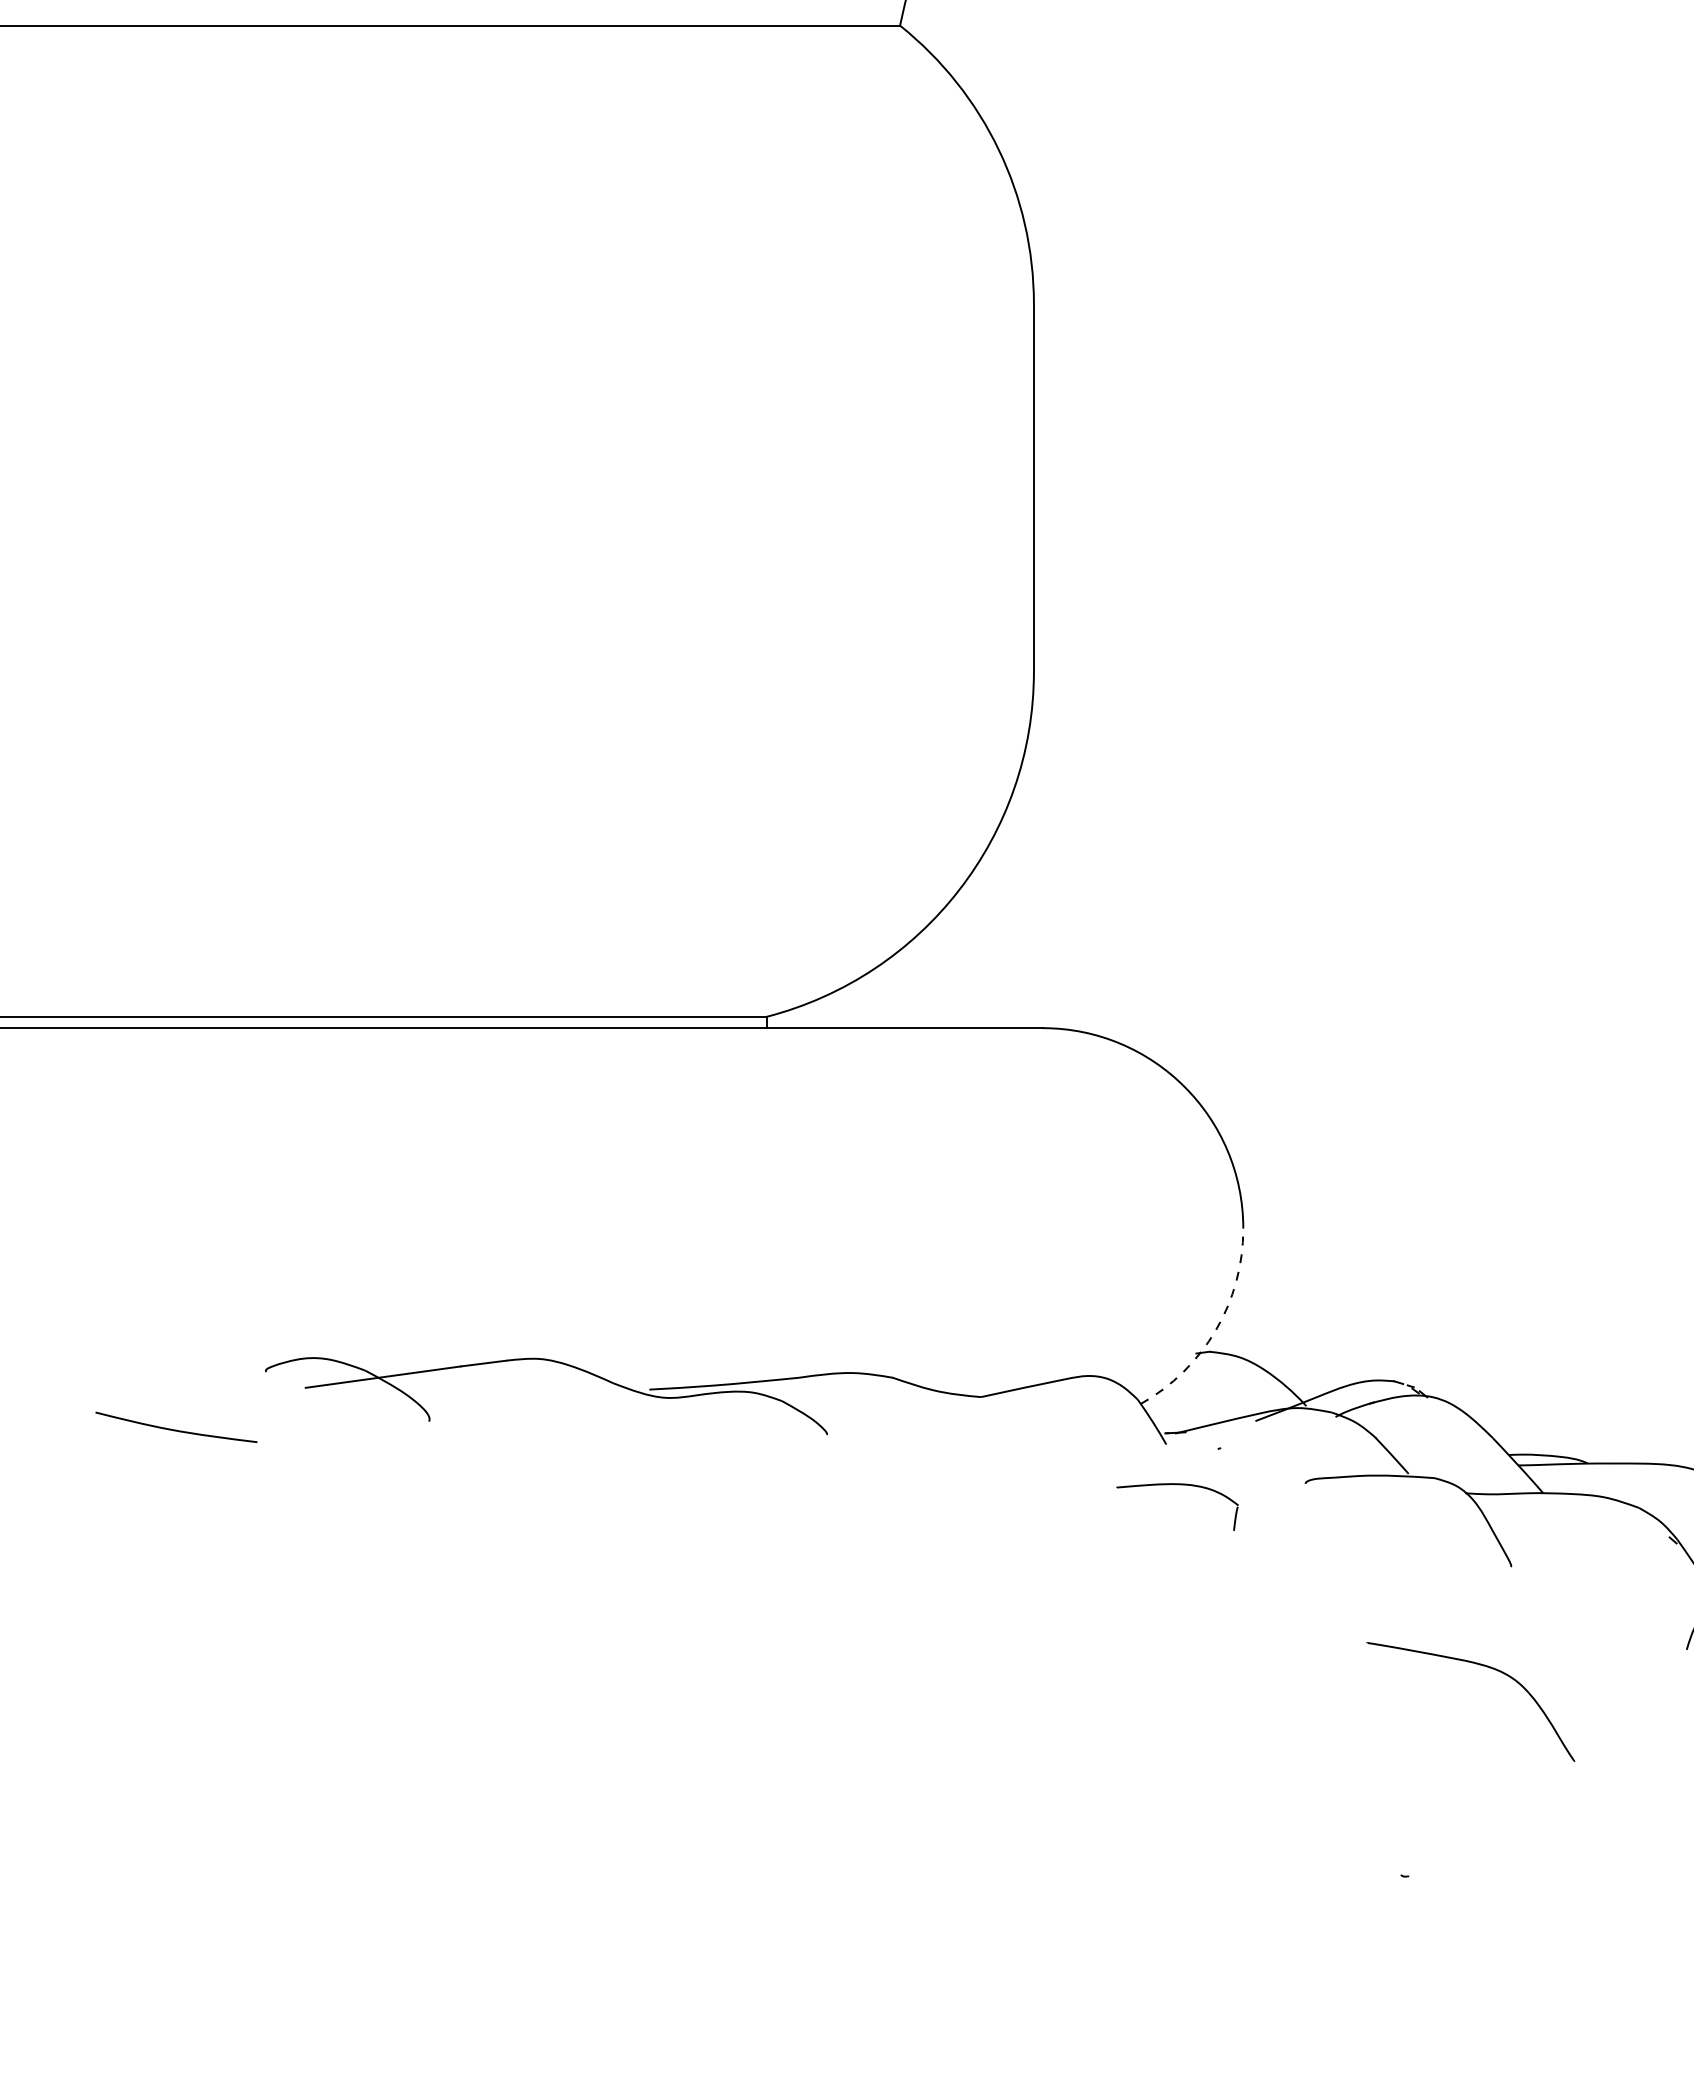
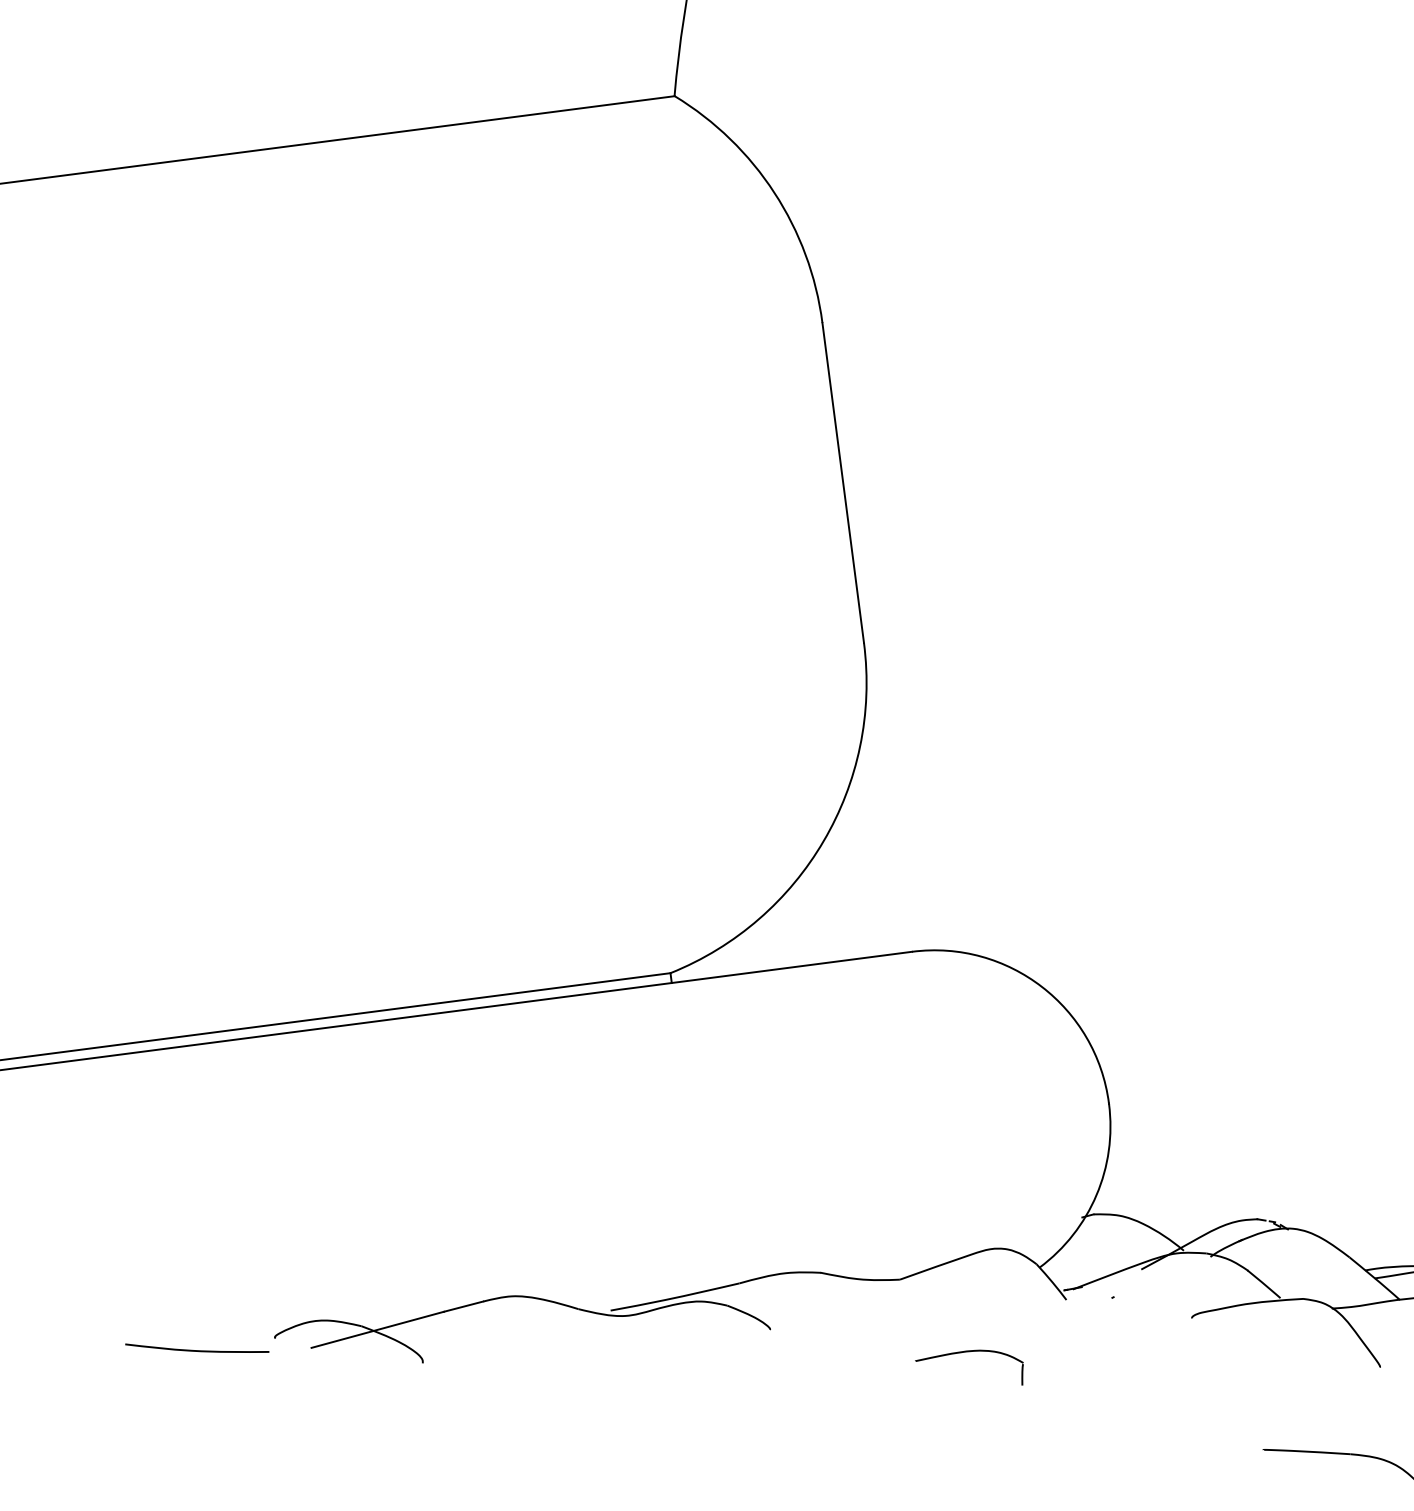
arc: (1215, 1330) -> (1096, 1195), dashed -> solid
curve: (176, 1429) -> (197, 1350), moved
part: (1177, 1485) -> (968, 1352), moved

